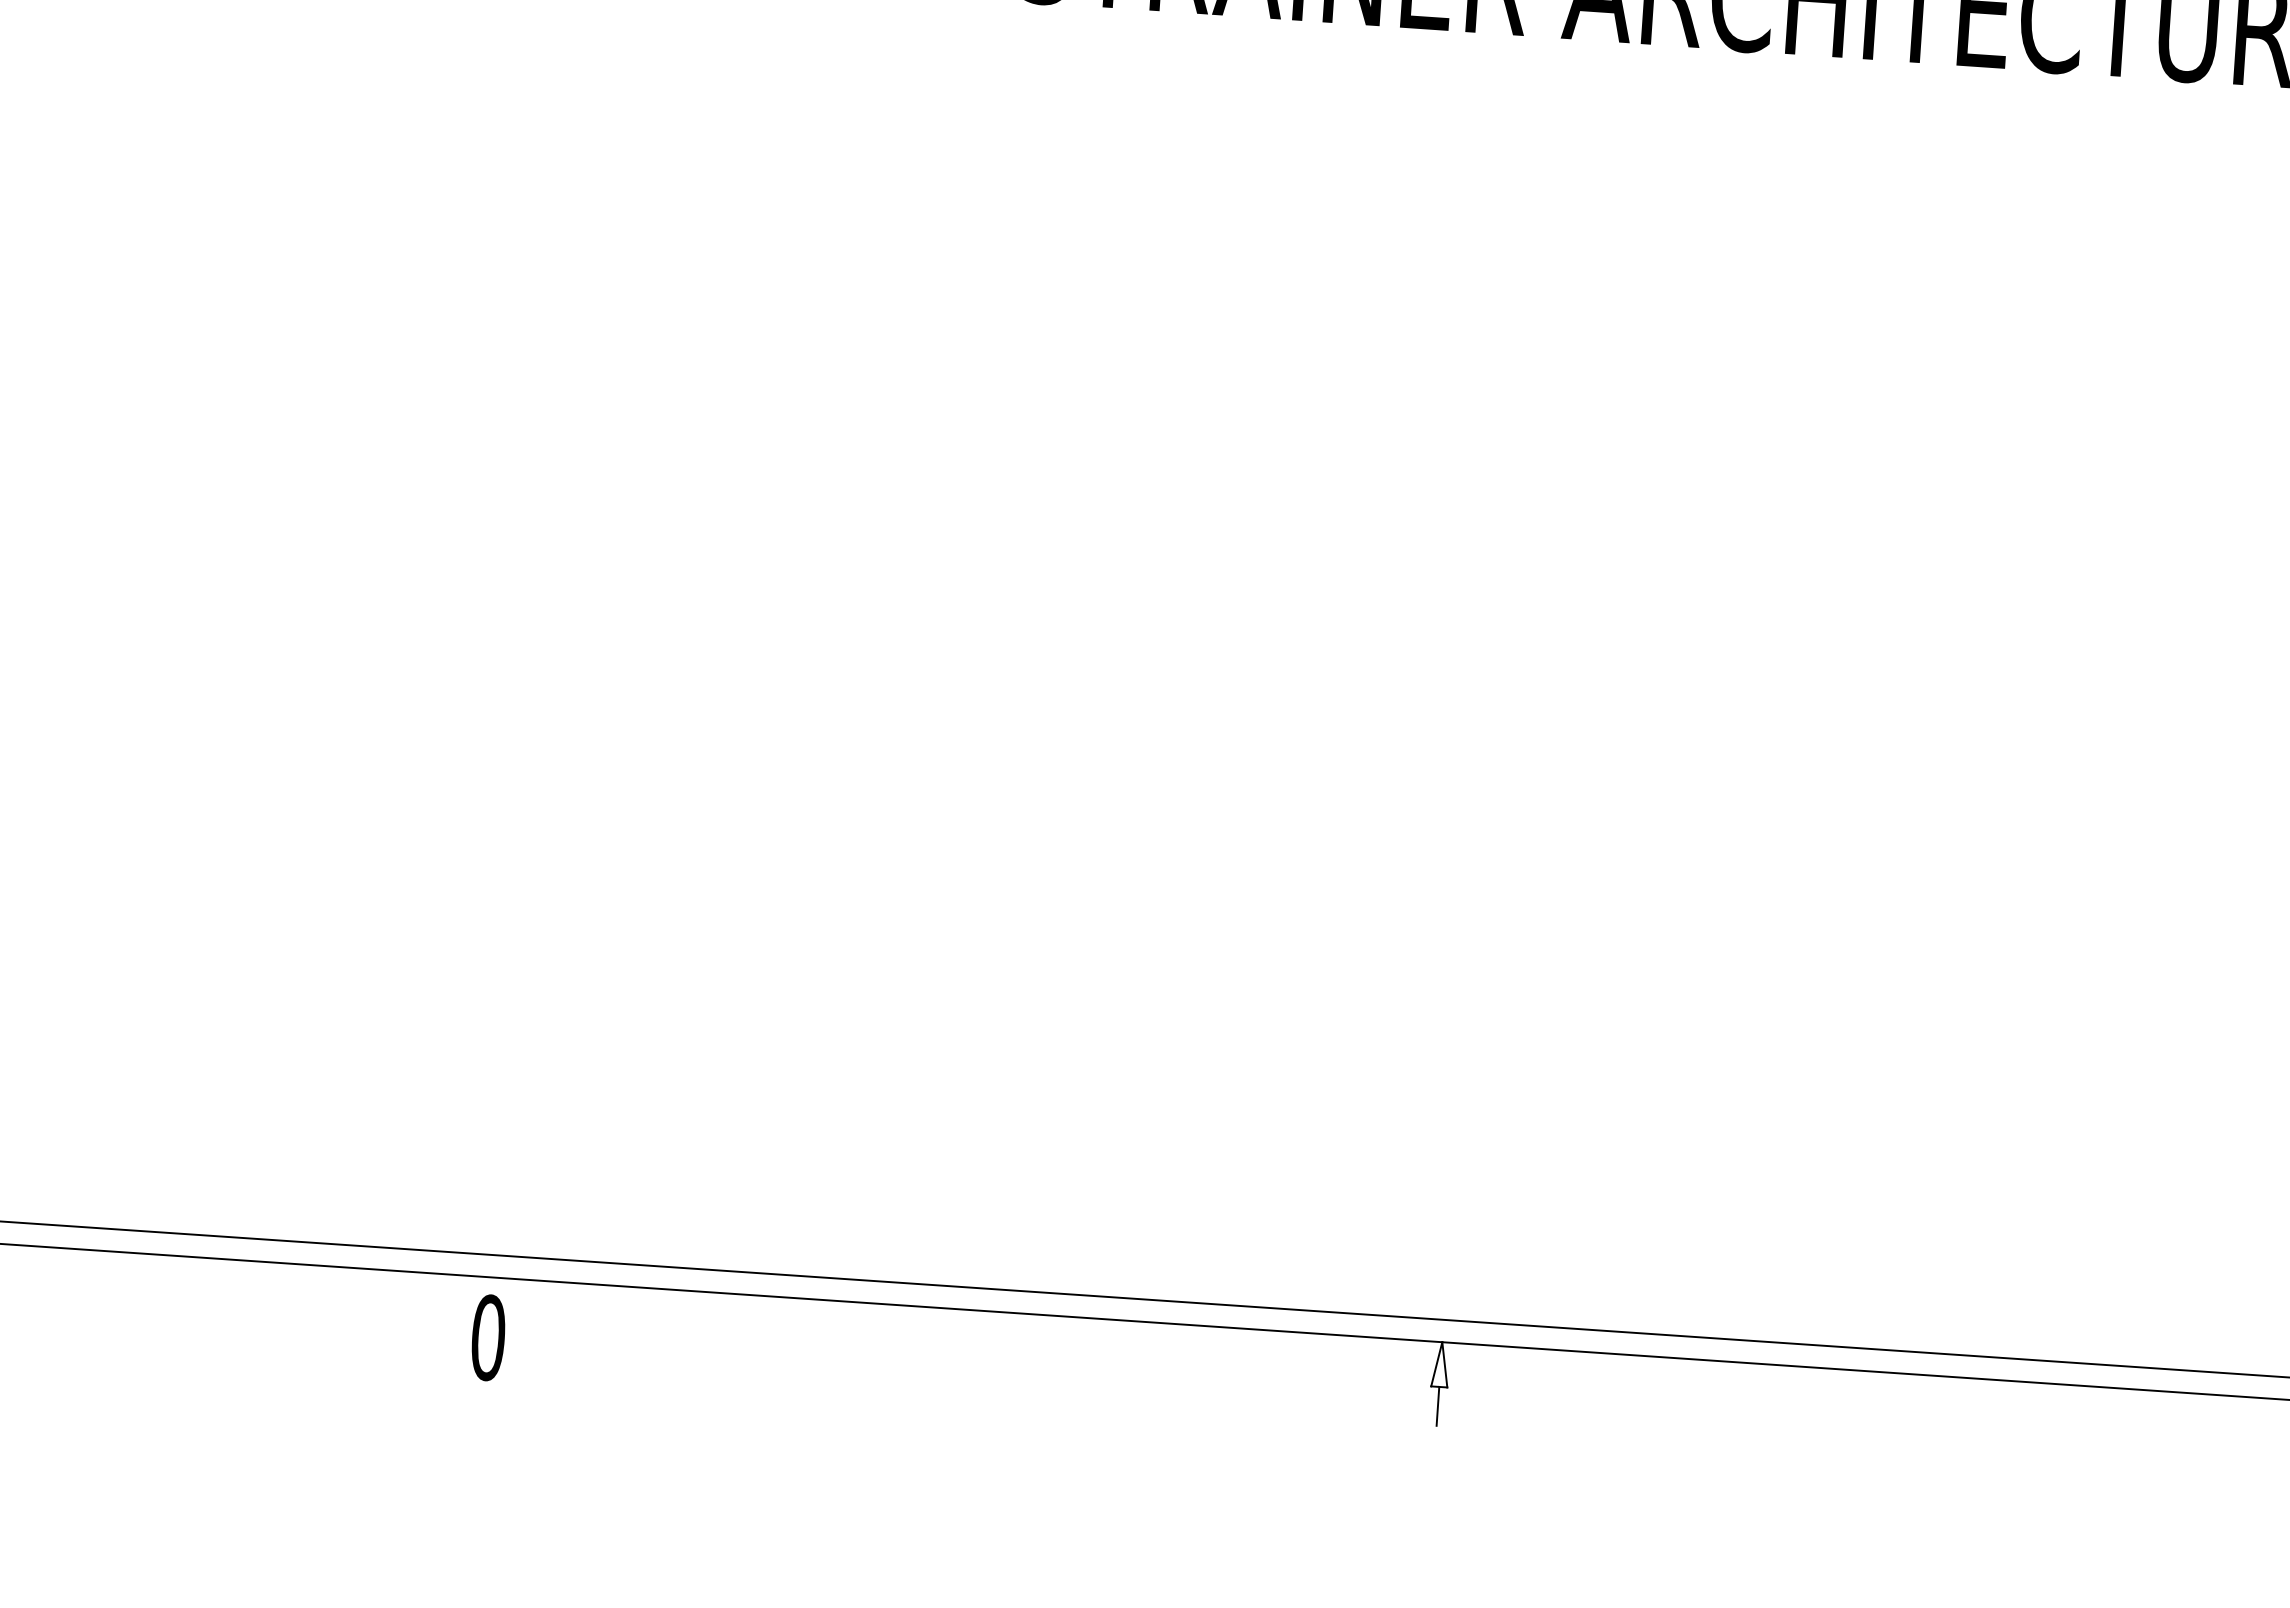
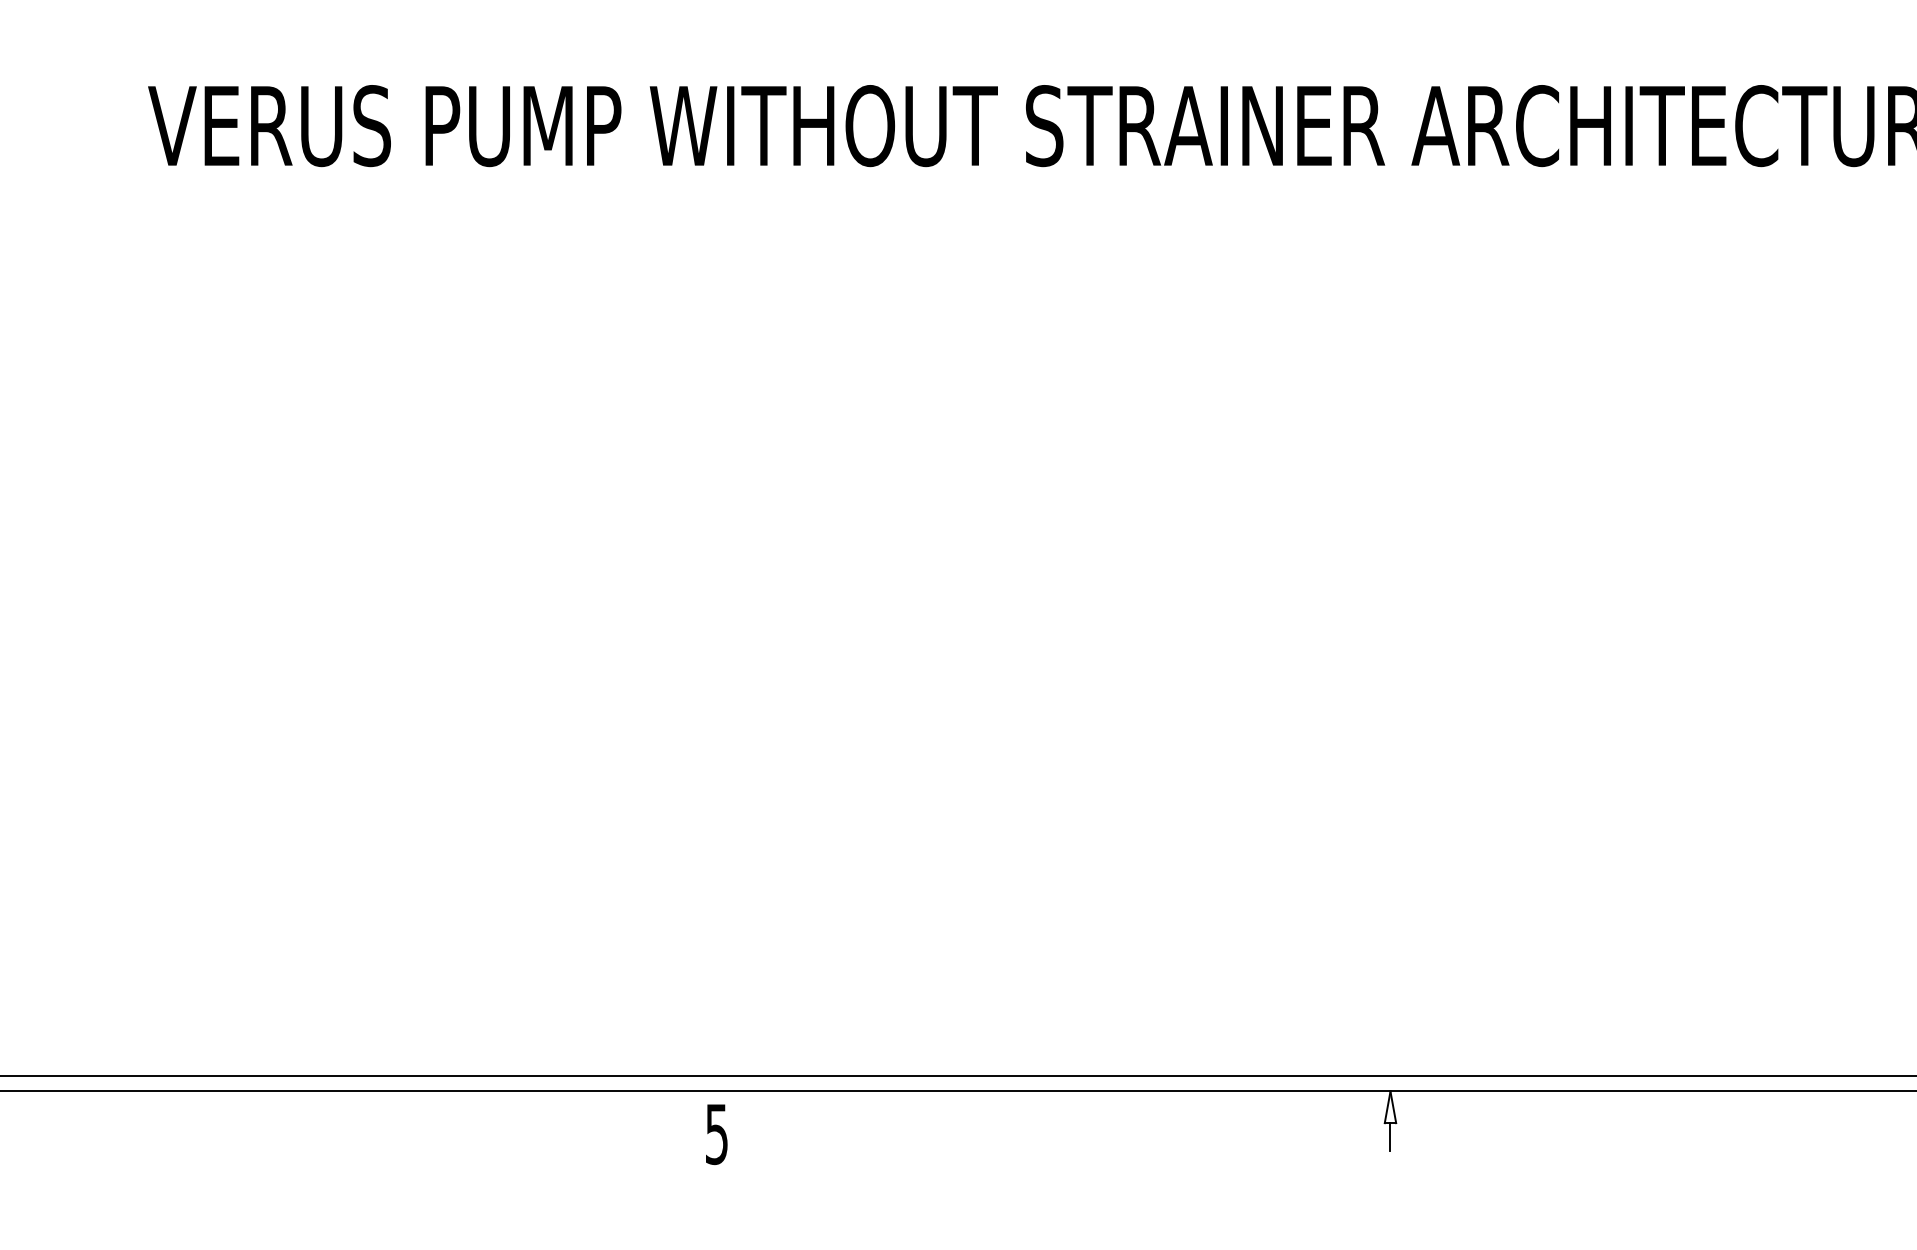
text: (487, 1338) -> (716, 1134), 0 -> 5

